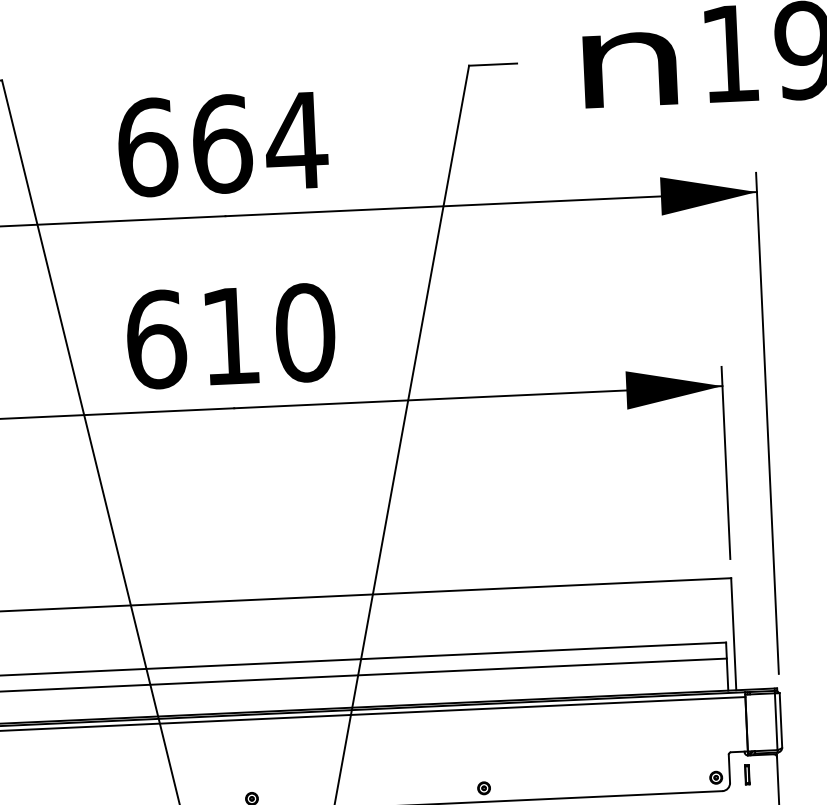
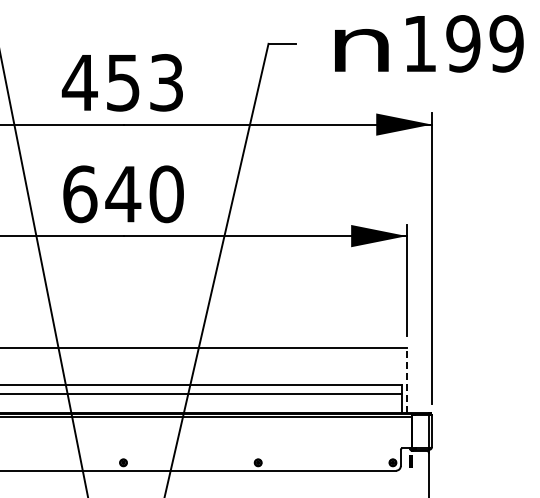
text: (220, 143) -> (122, 82), 664 -> 453
text: (230, 336) -> (123, 194), 610 -> 640
line: (733, 634) -> (406, 380), solid -> dashed

